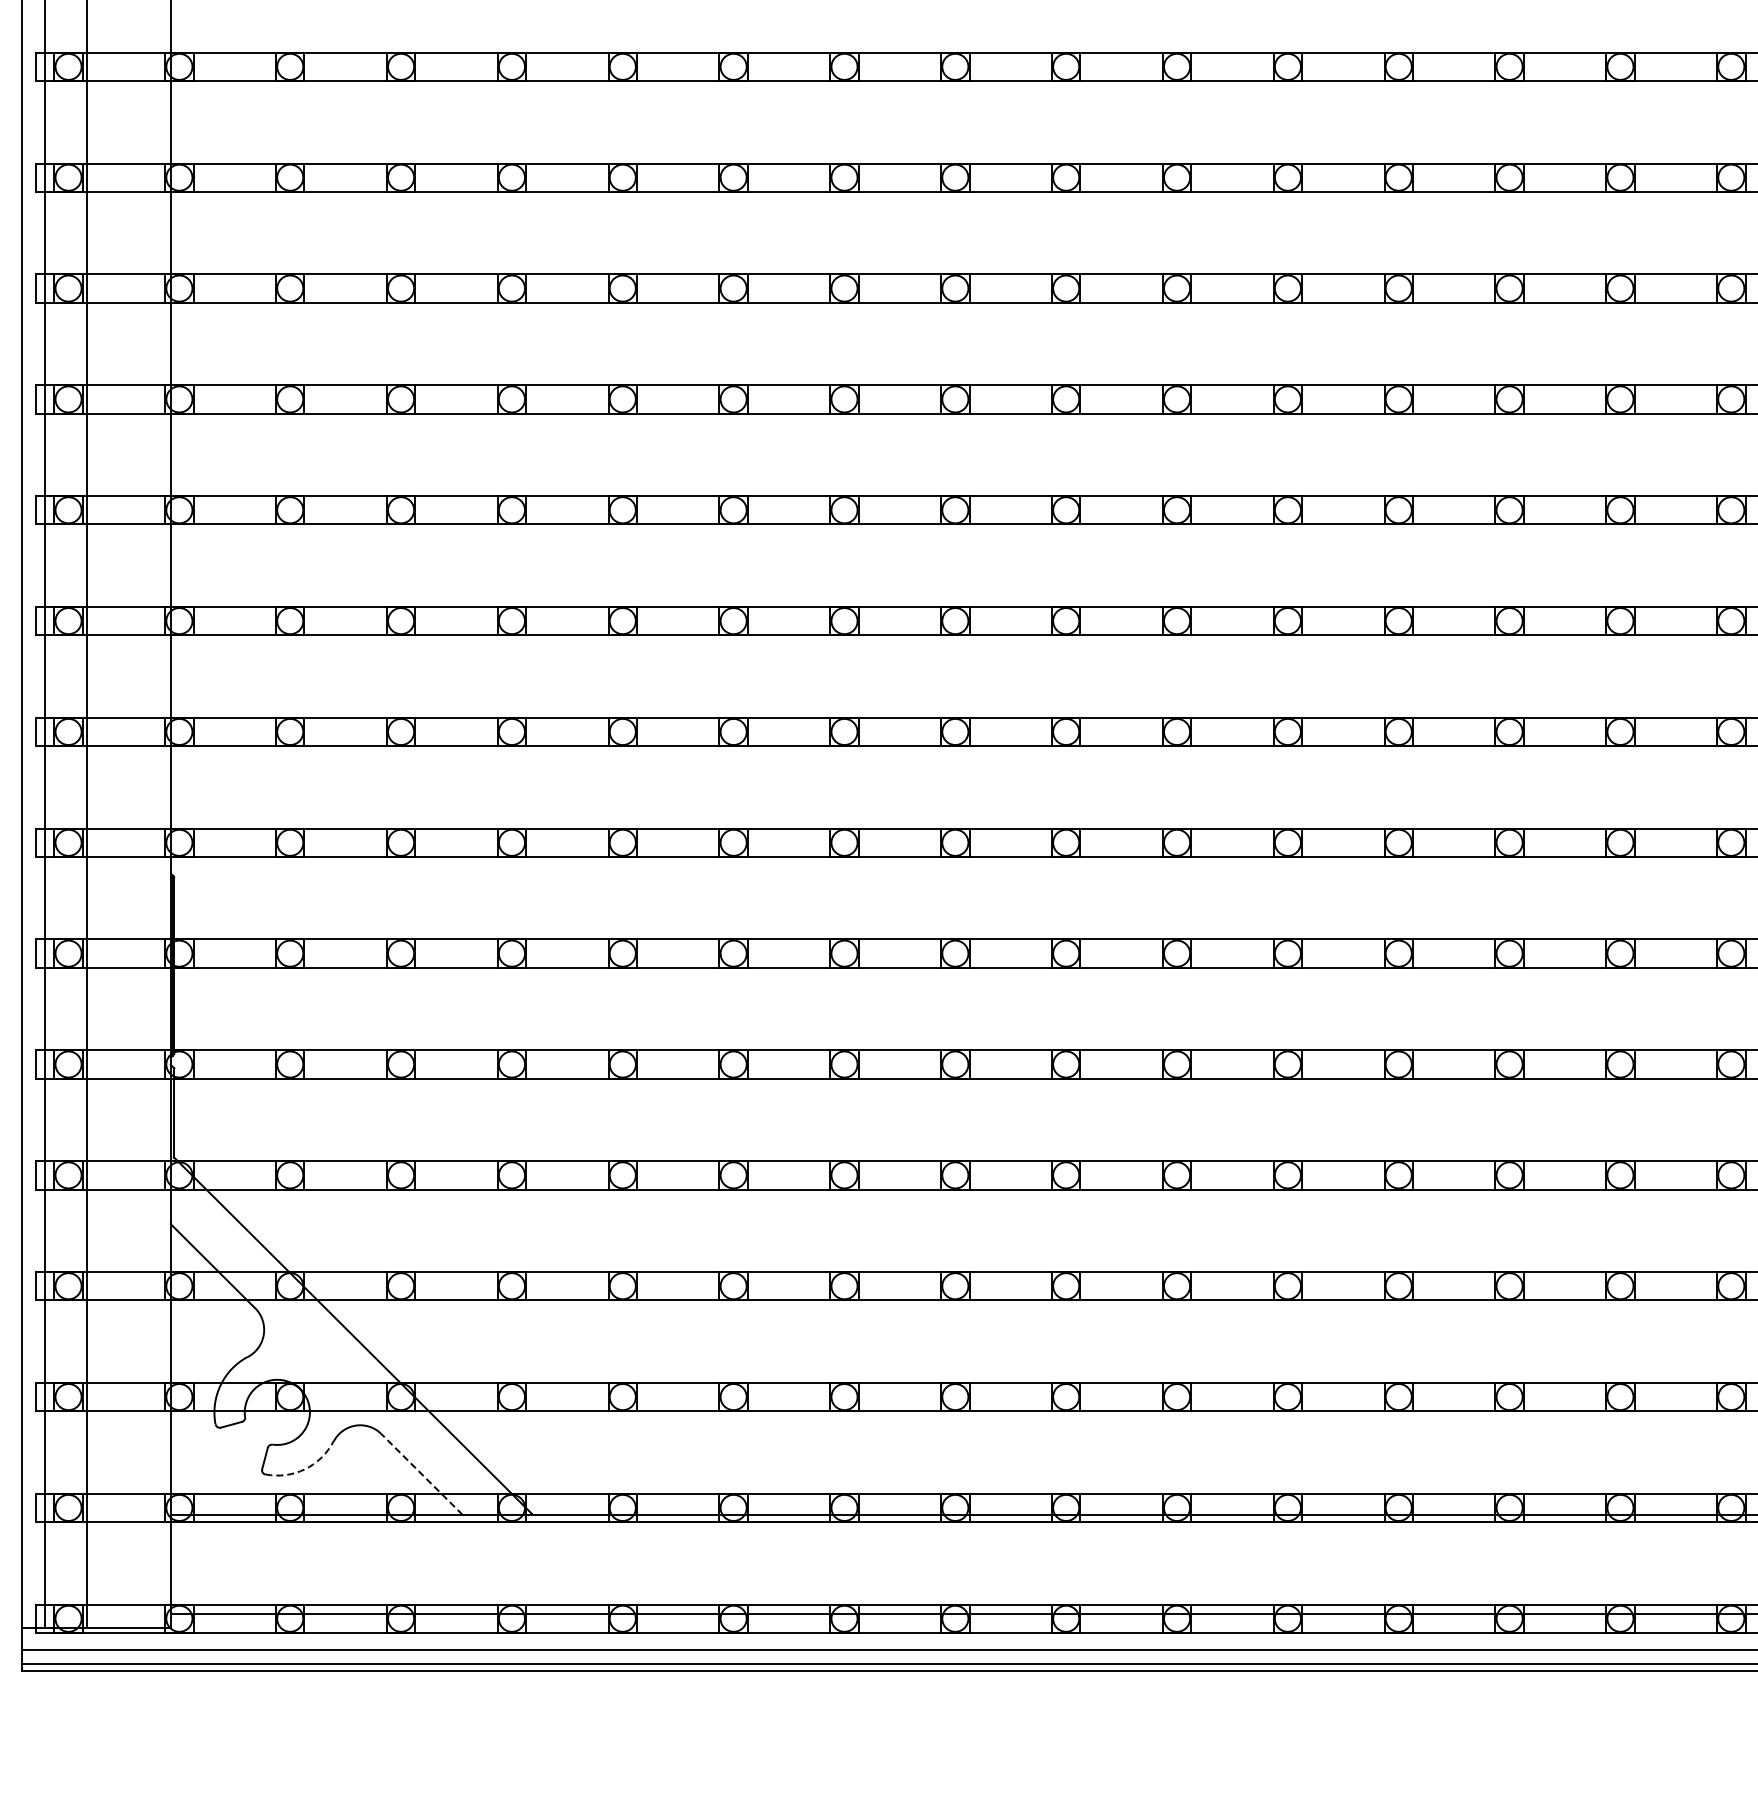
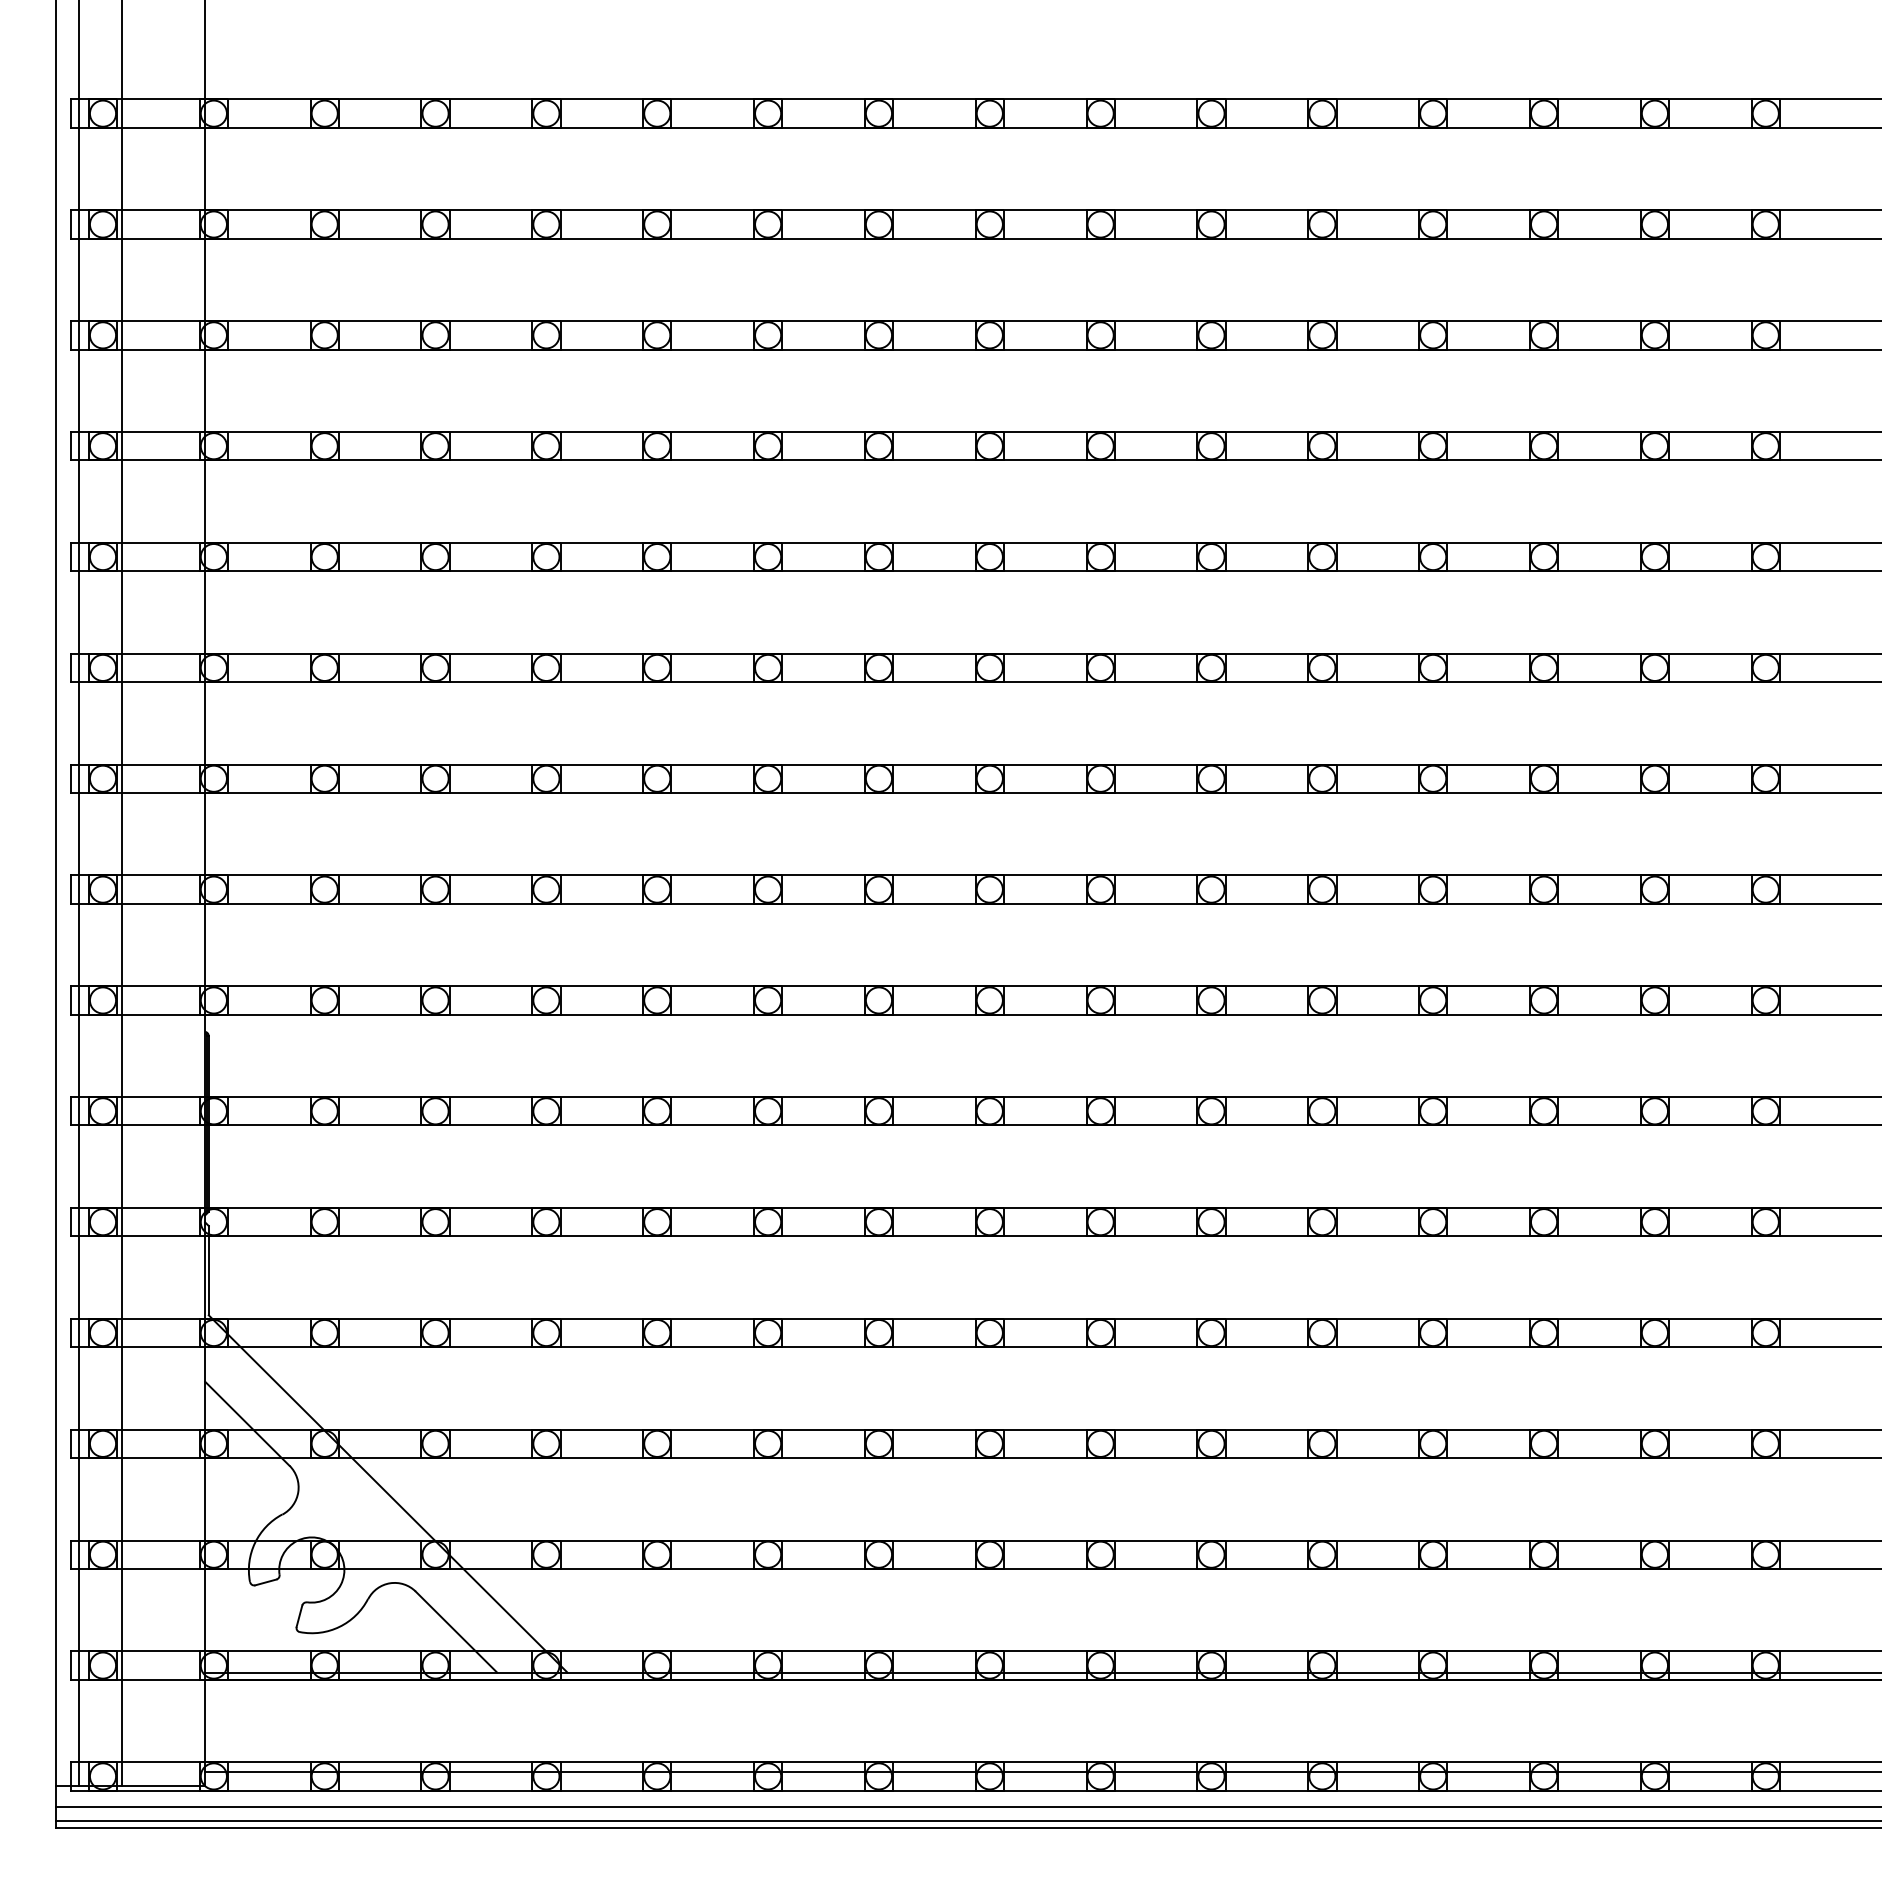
arc: (305, 1468) -> (339, 1626), dashed -> solid
line: (422, 1473) -> (456, 1631), dashed -> solid

